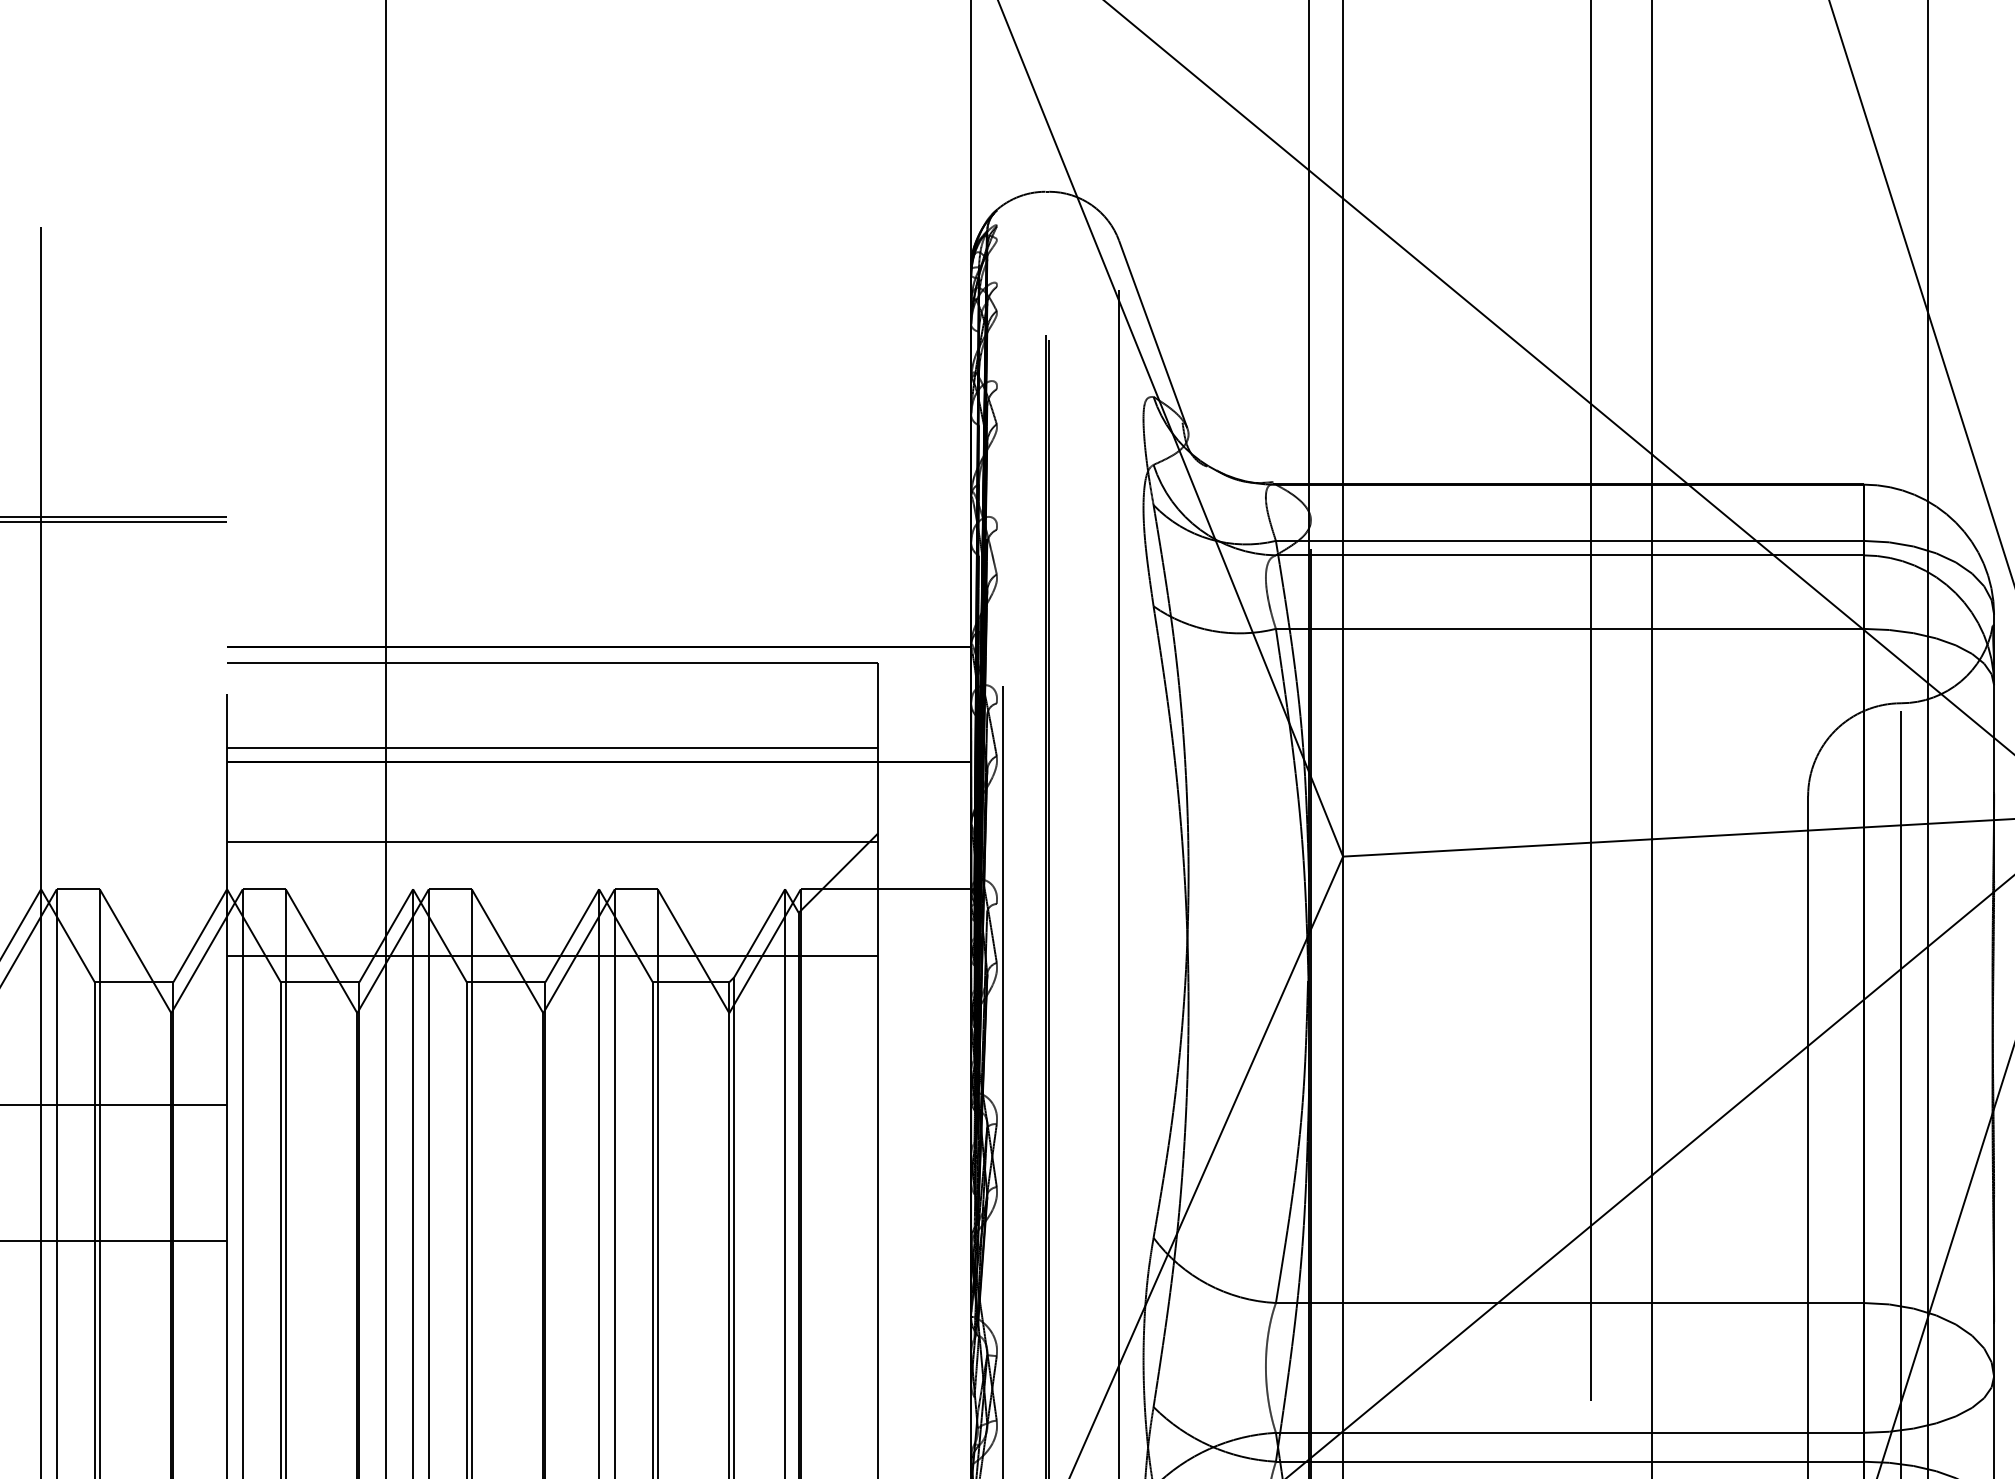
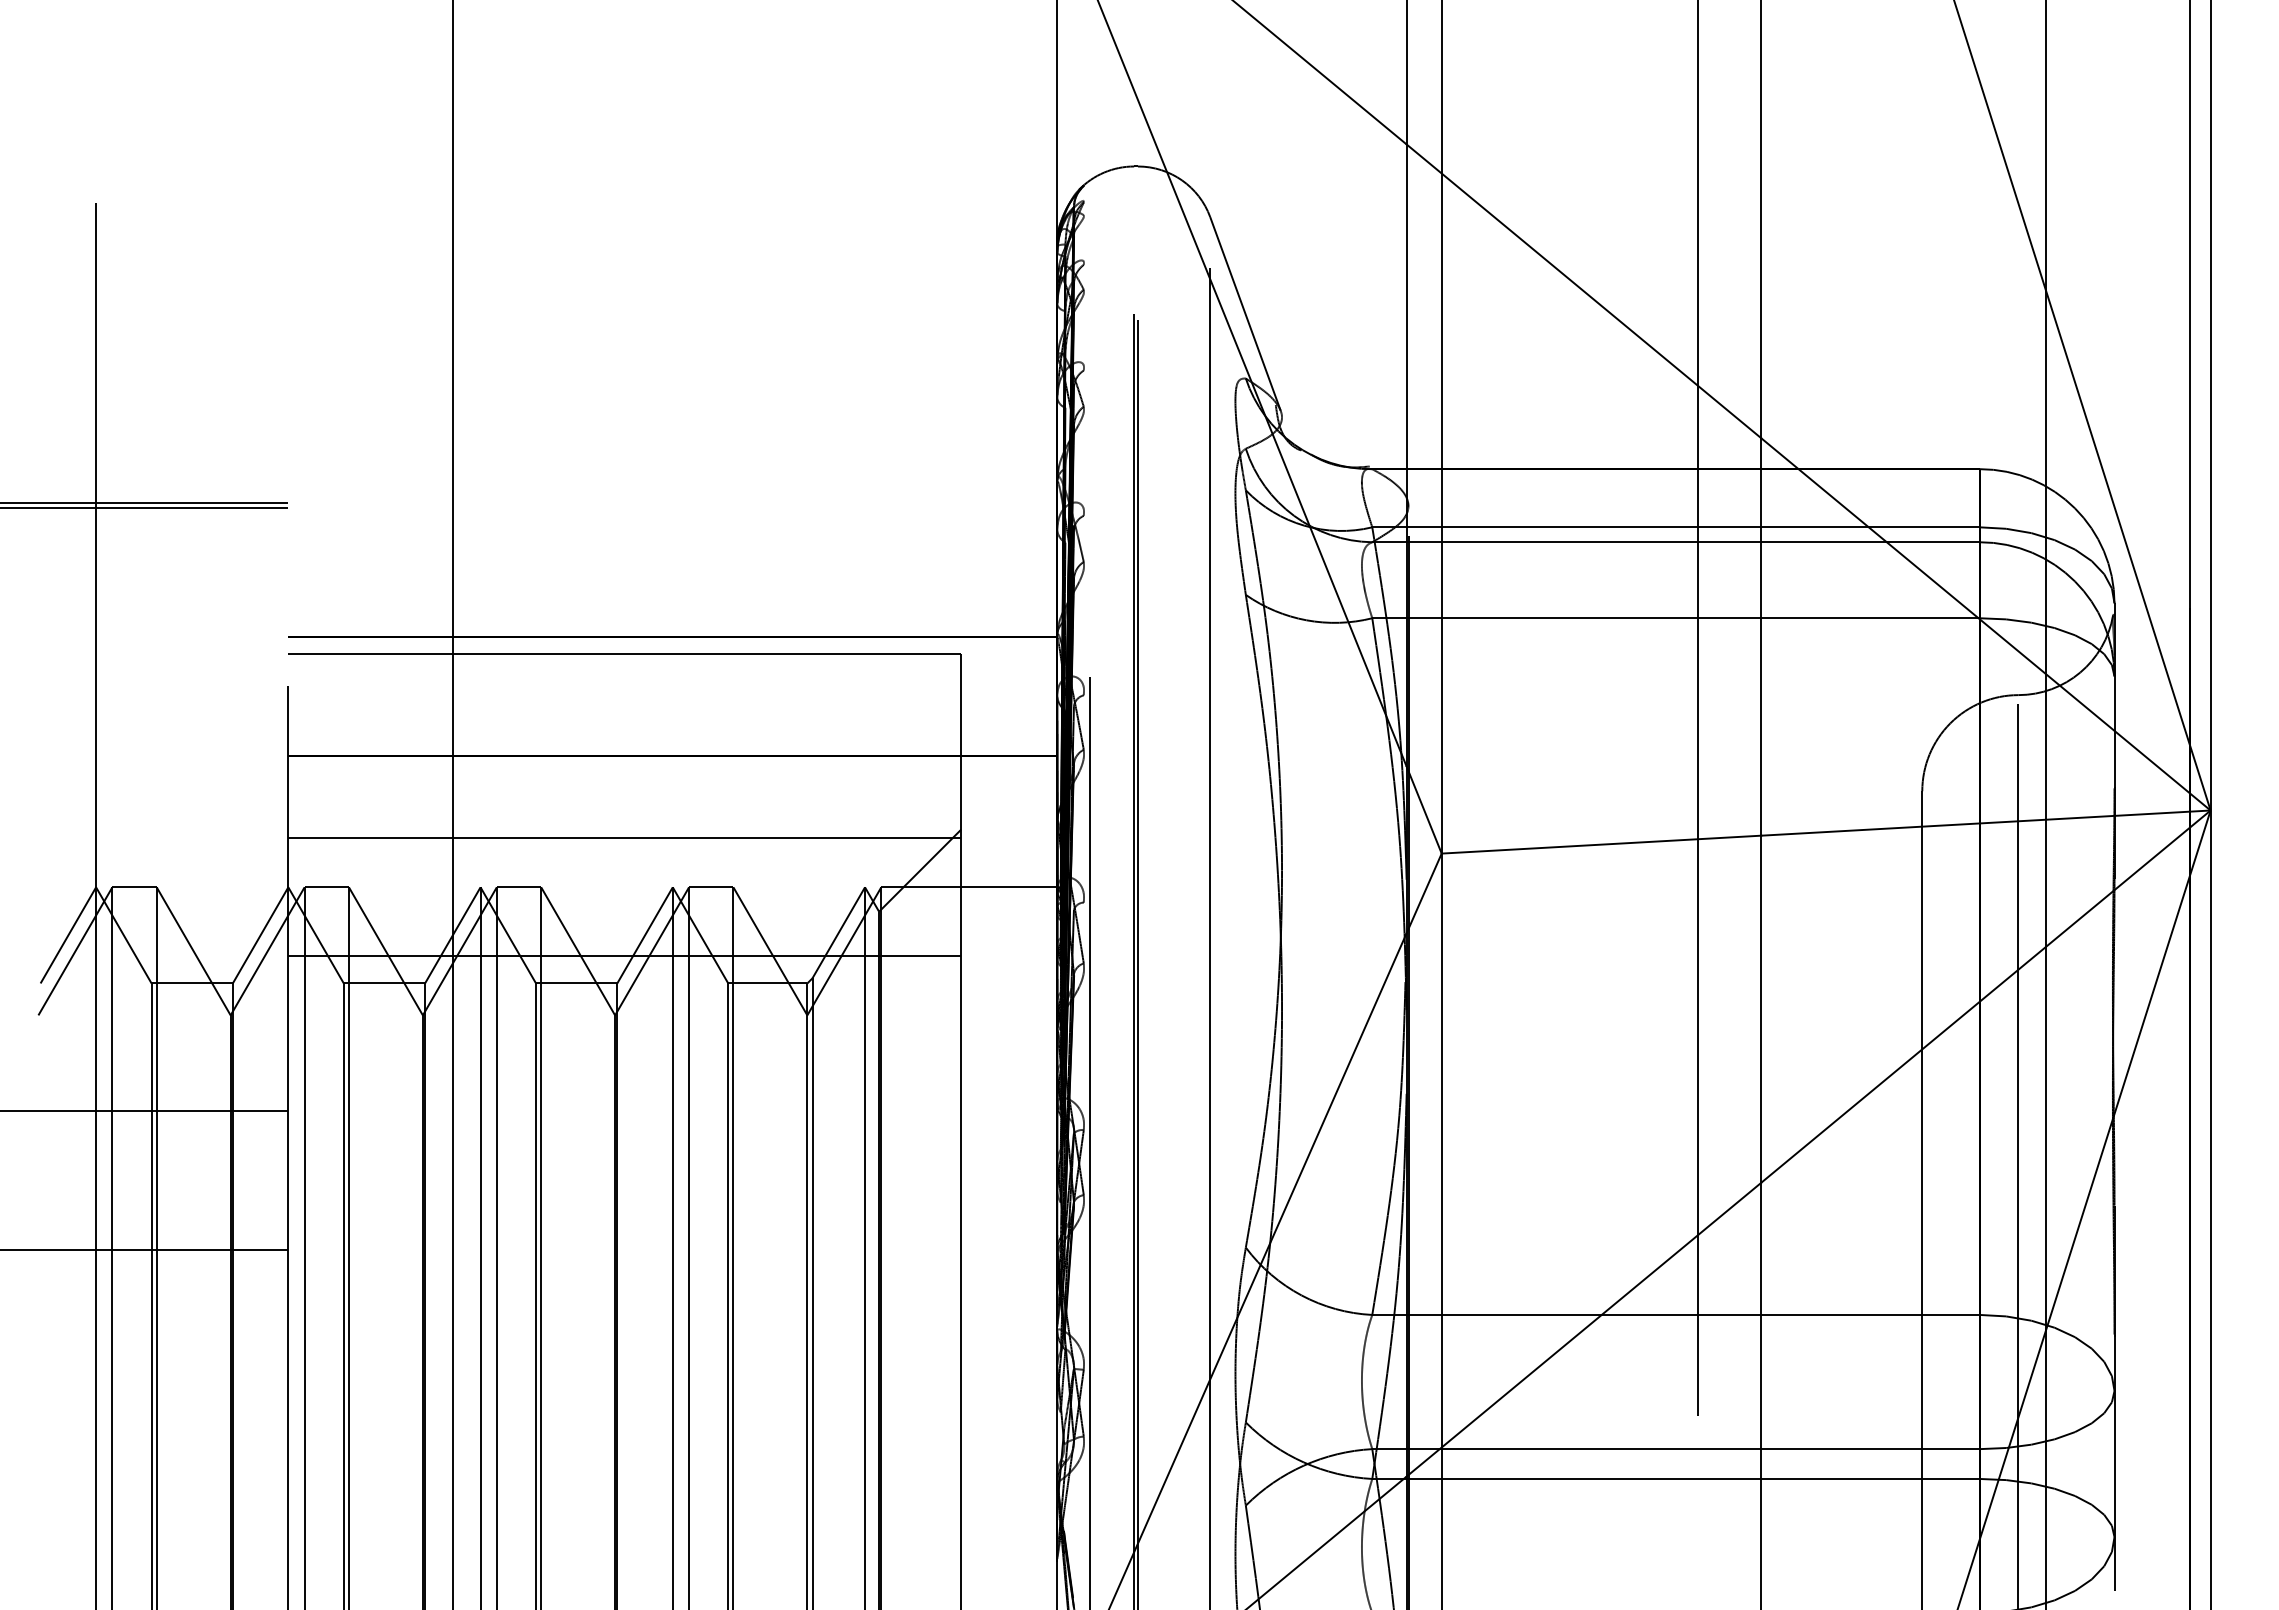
line: (552, 747) -> (624, 740), removed

